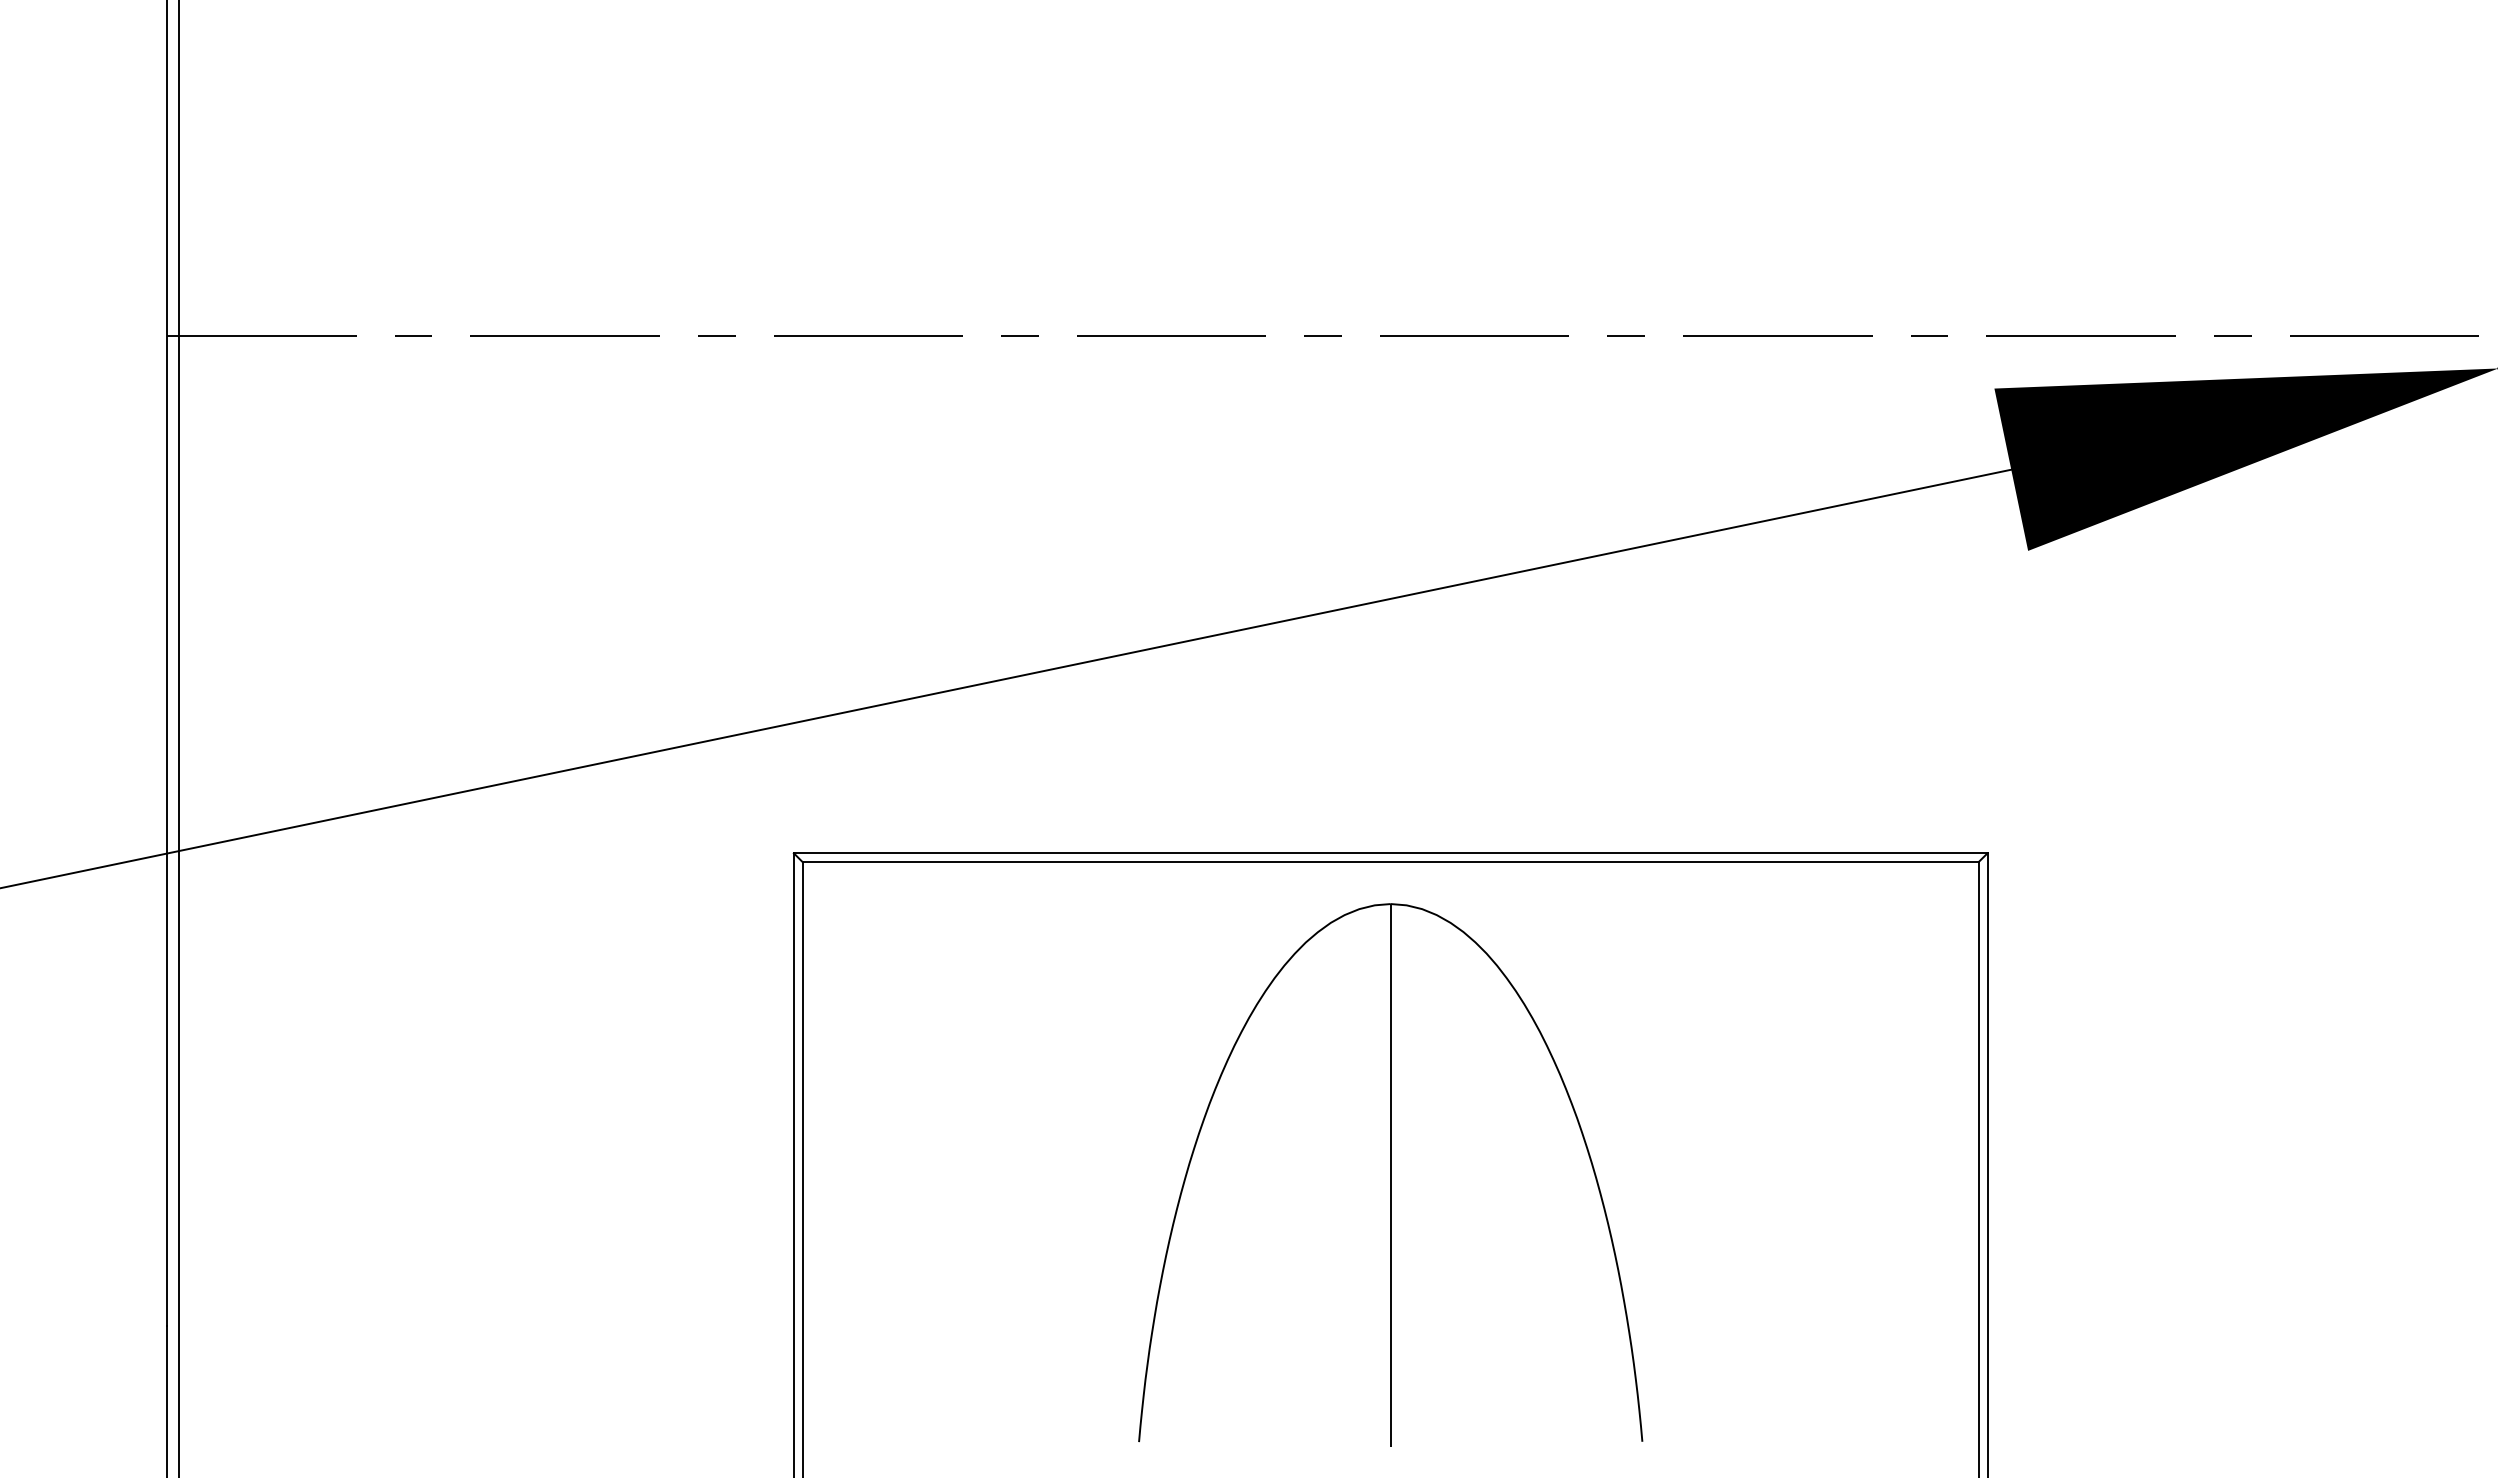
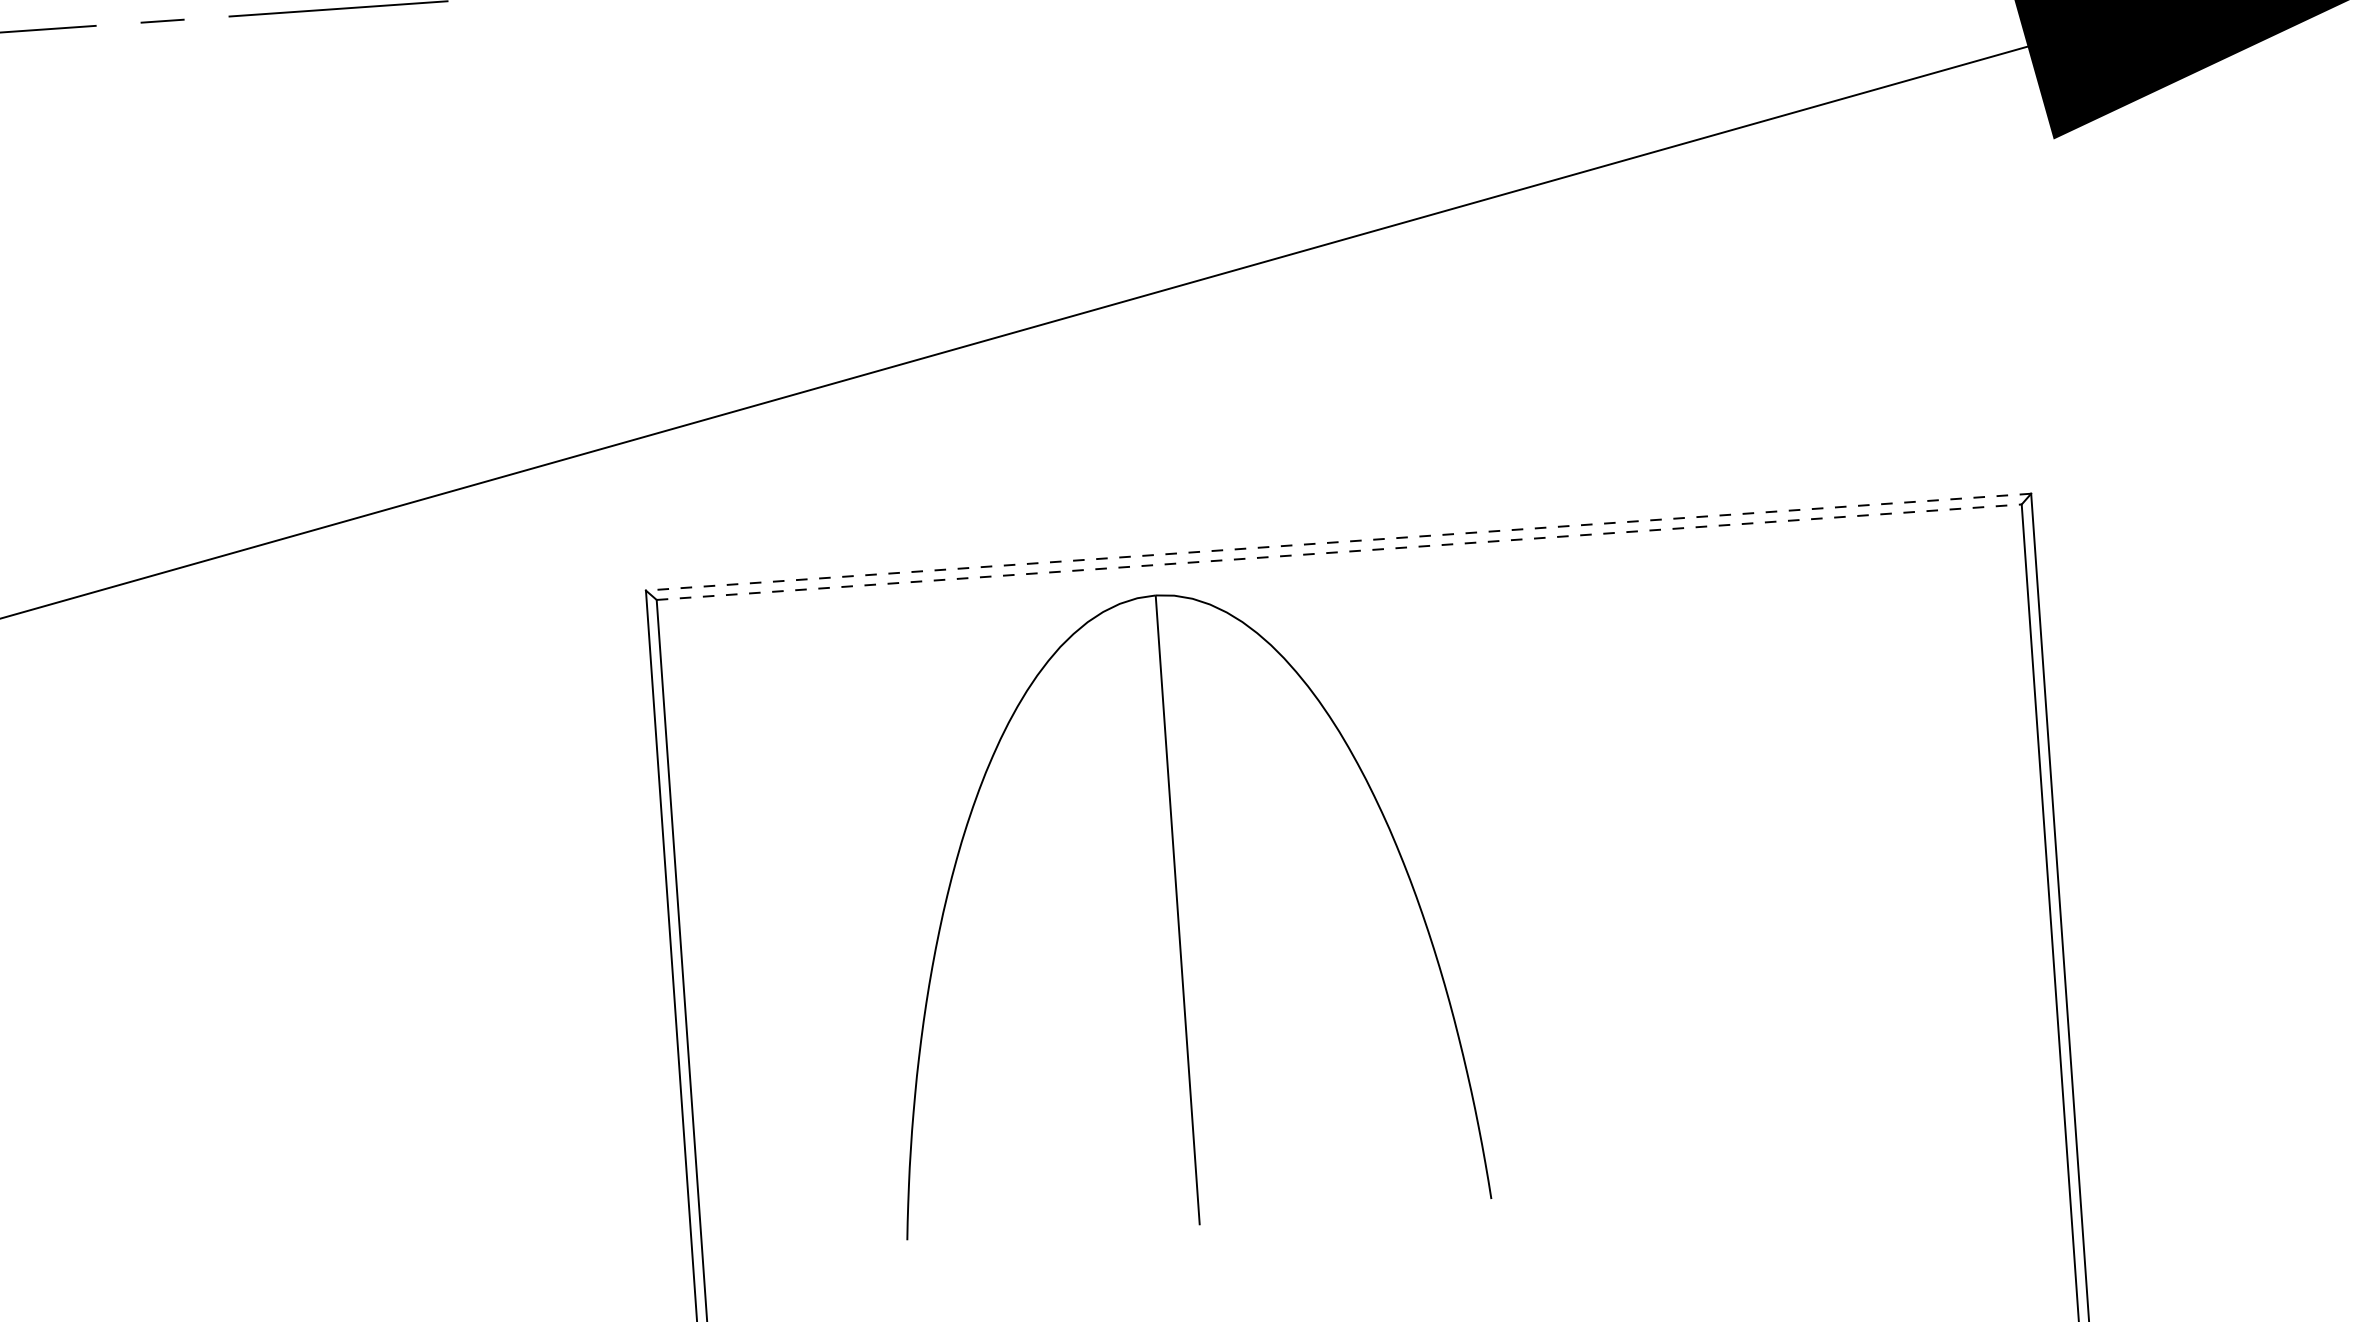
line: (1390, 853) -> (1338, 542), solid -> dashed
line: (1391, 861) -> (1340, 551), solid -> dashed
part: (1390, 1174) -> (1177, 909), moved

